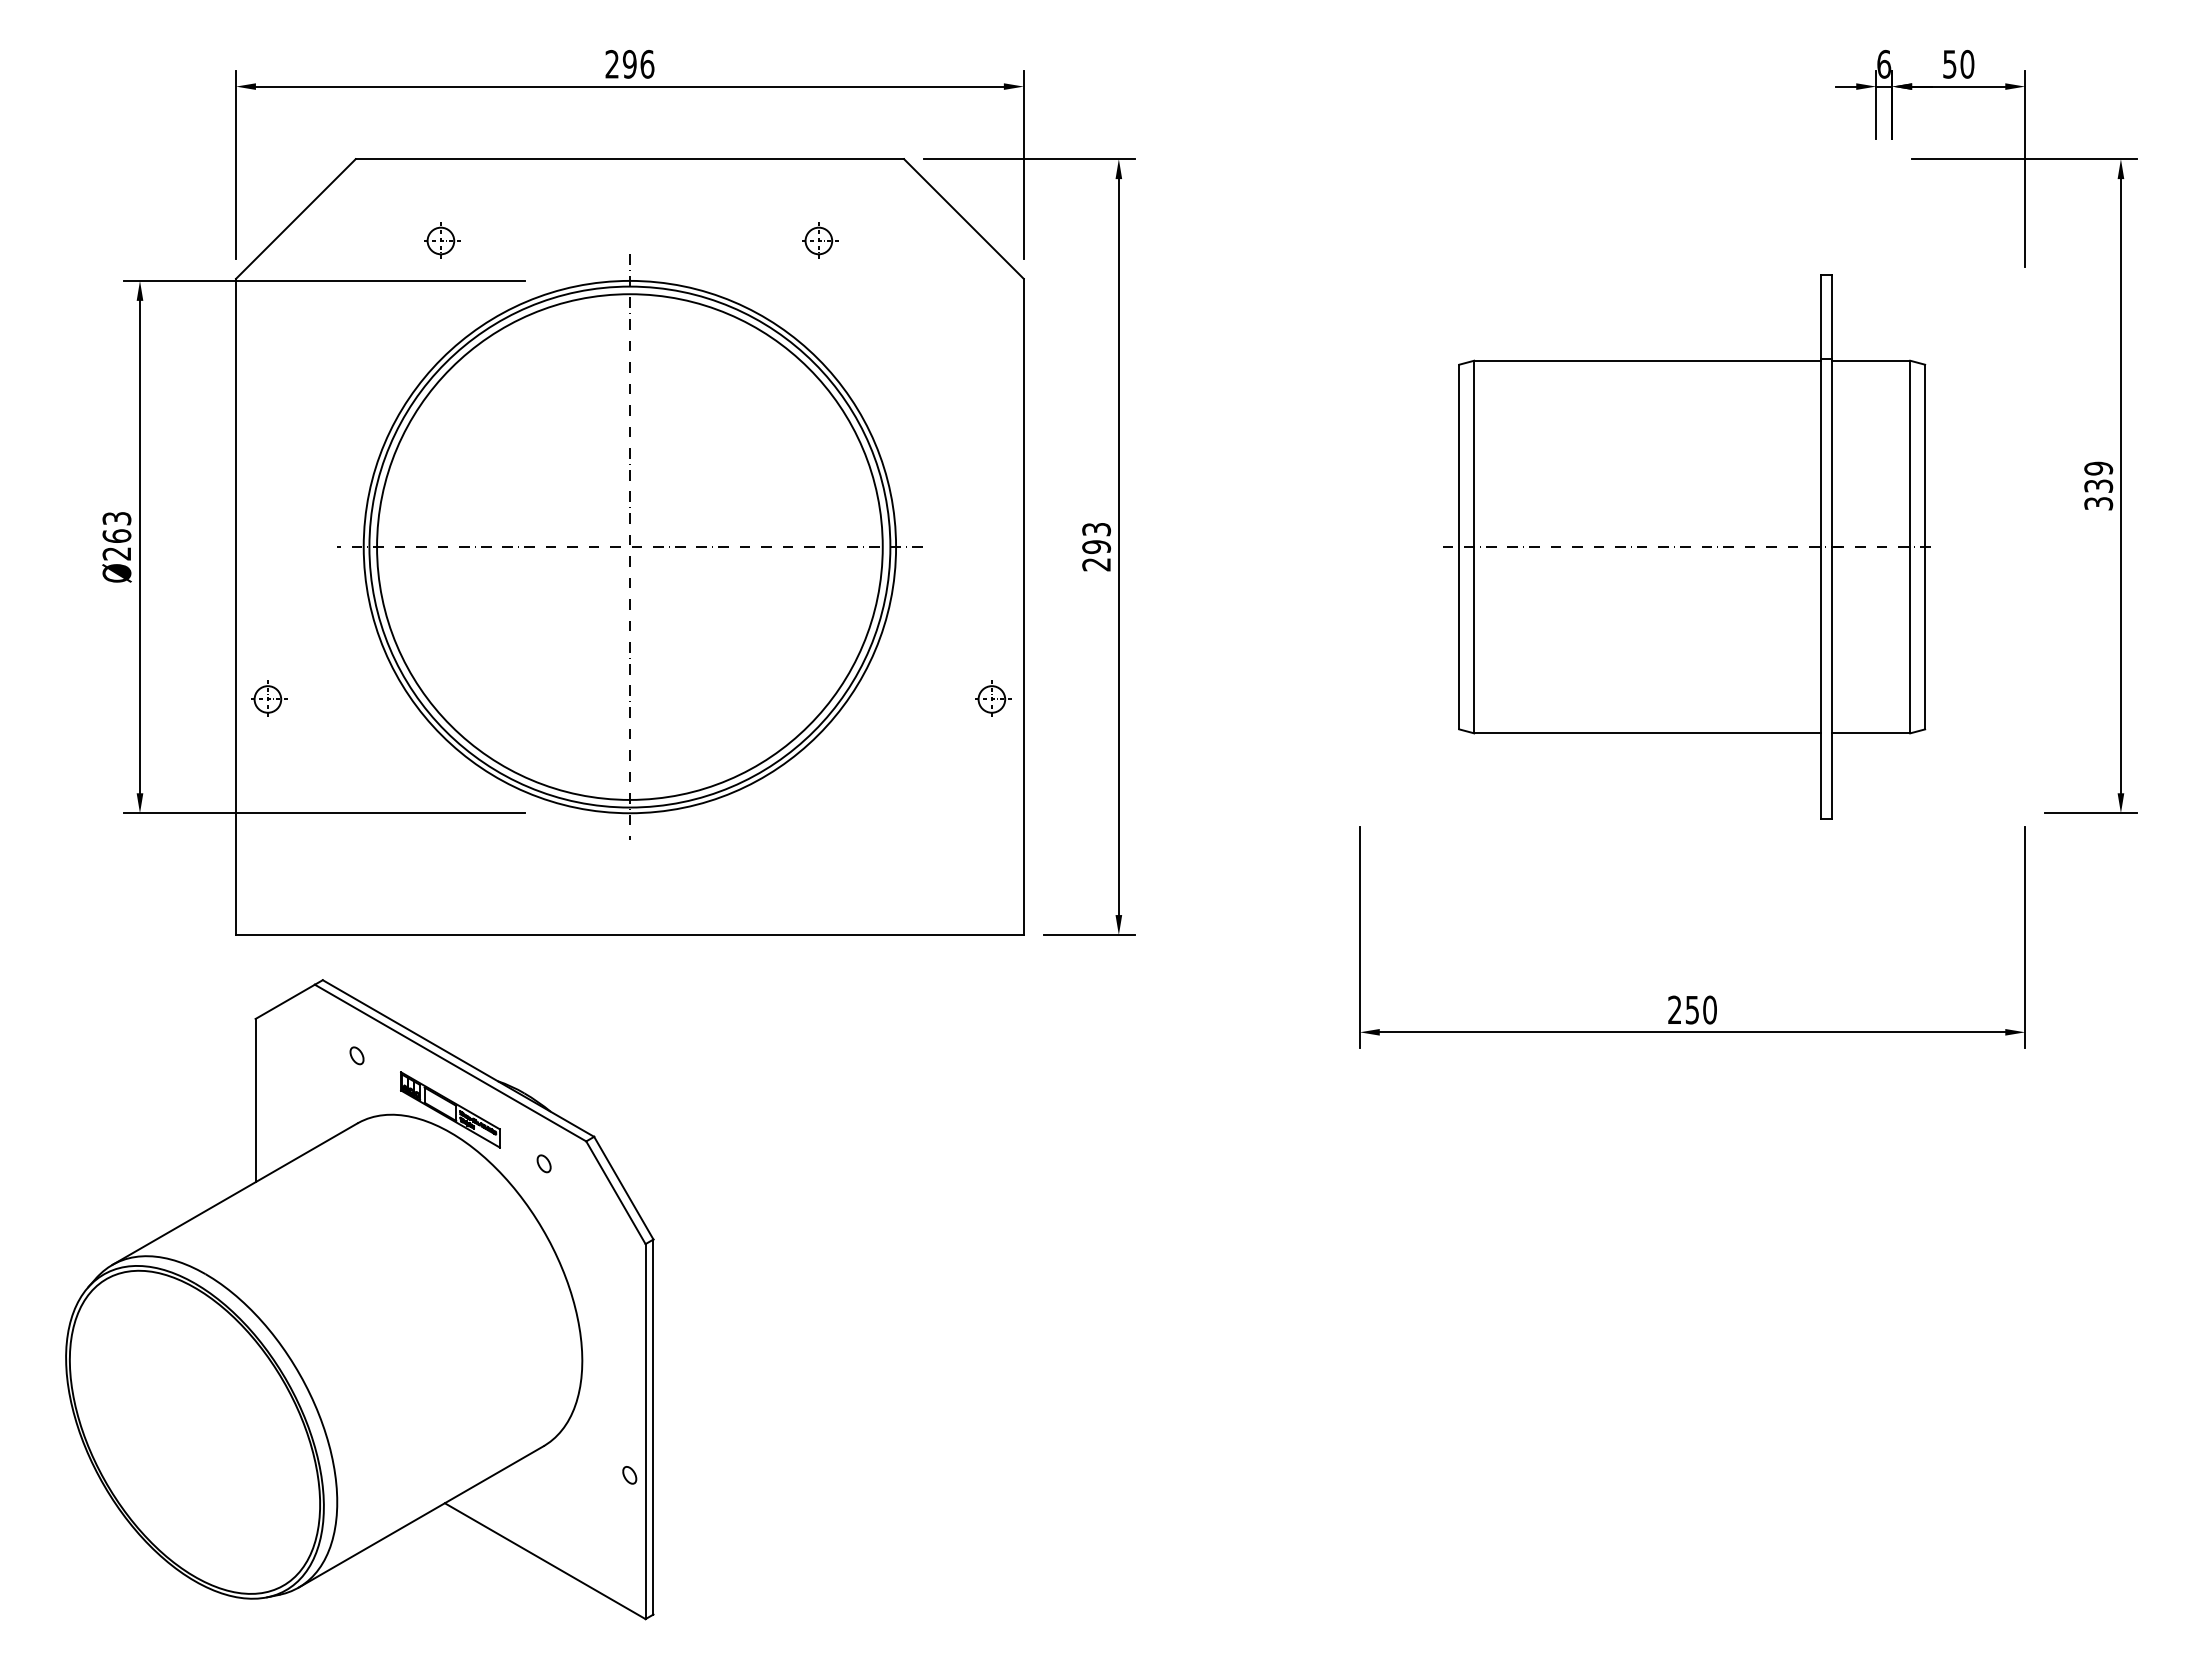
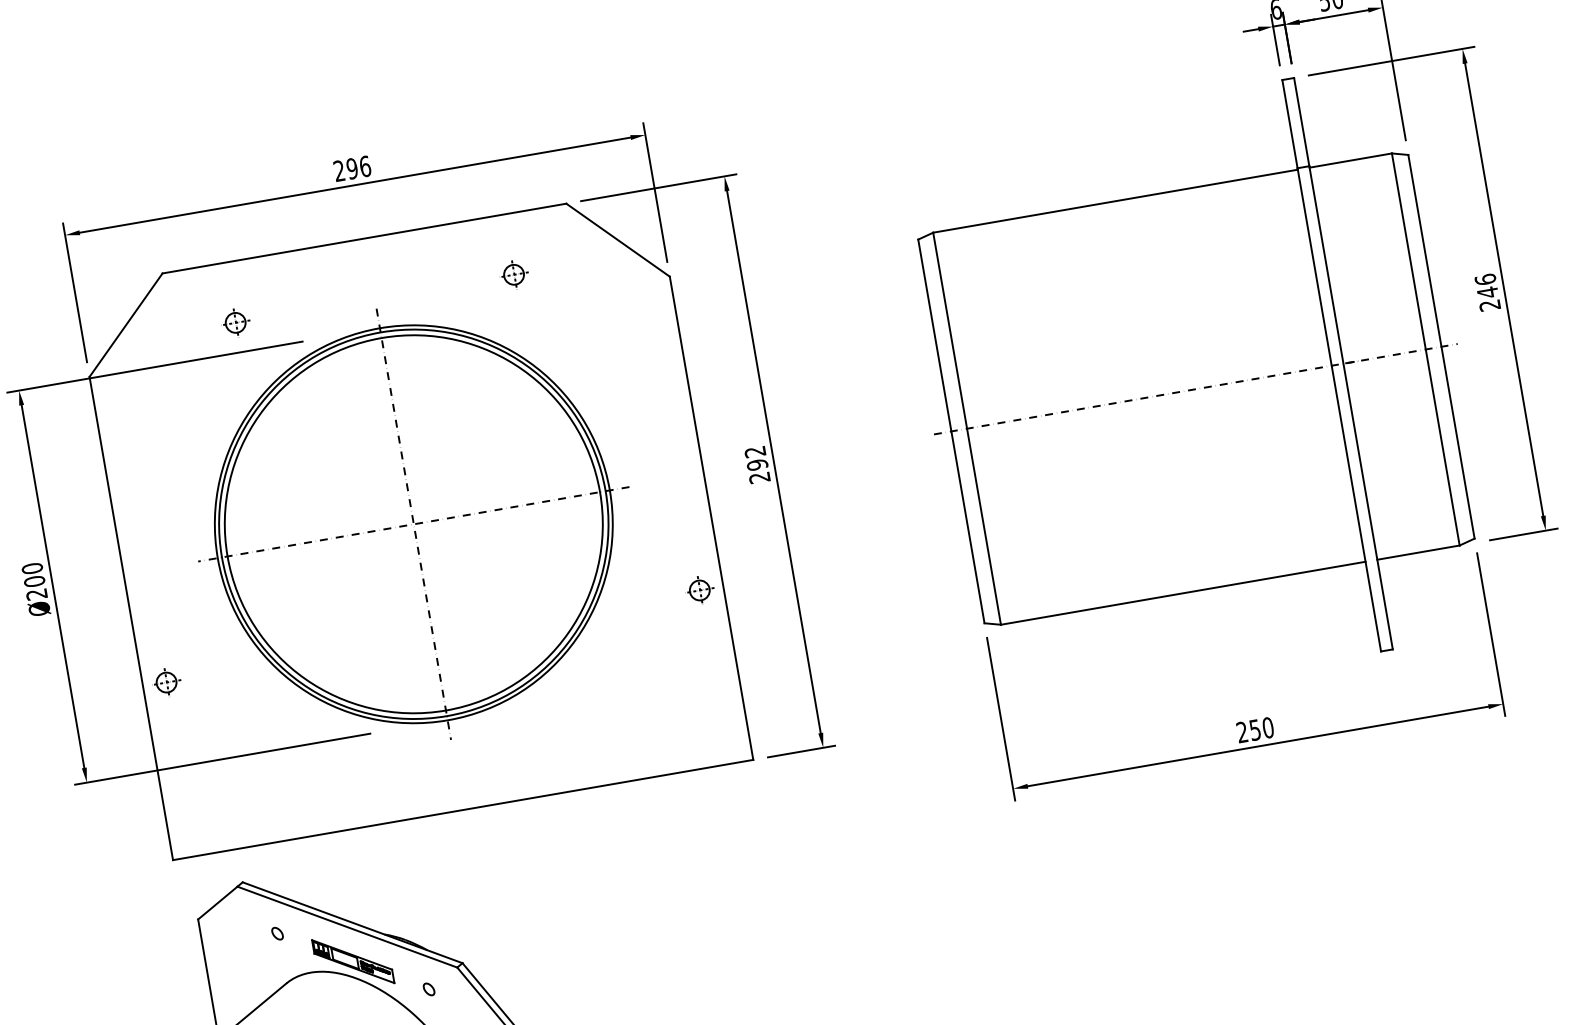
text: (2098, 485) -> (1487, 292), 339 -> 246
text: (116, 527) -> (33, 575), Ø263 -> Ø200
text: (1096, 529) -> (755, 451), 293 -> 292
part: (1691, 546) -> (1195, 388), size x1.43

